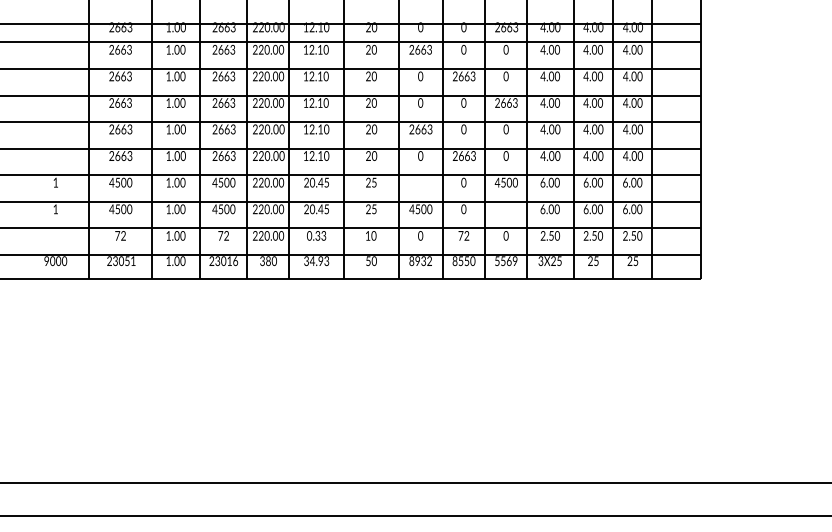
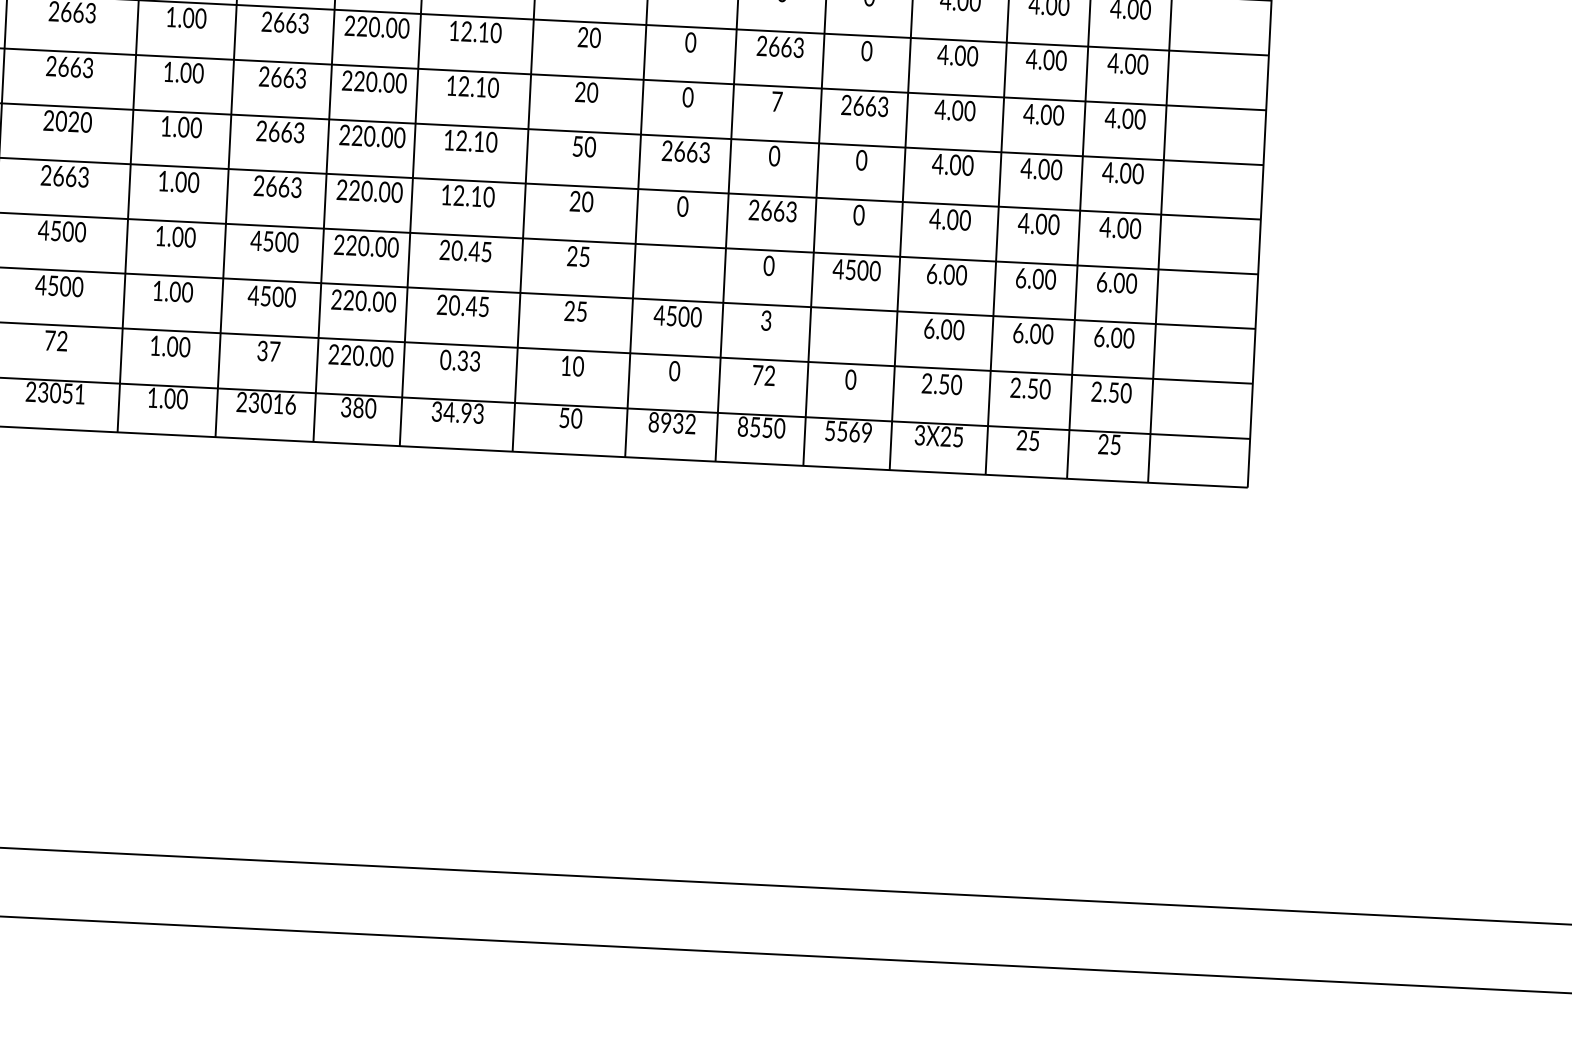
text: (463, 102) -> (776, 100), 0 -> 7
text: (123, 129) -> (73, 121), 2663 -> 2020
text: (368, 129) -> (577, 146), 20 -> 50
text: (463, 210) -> (765, 323), 0 -> 3
text: (223, 235) -> (268, 350), 72 -> 37

